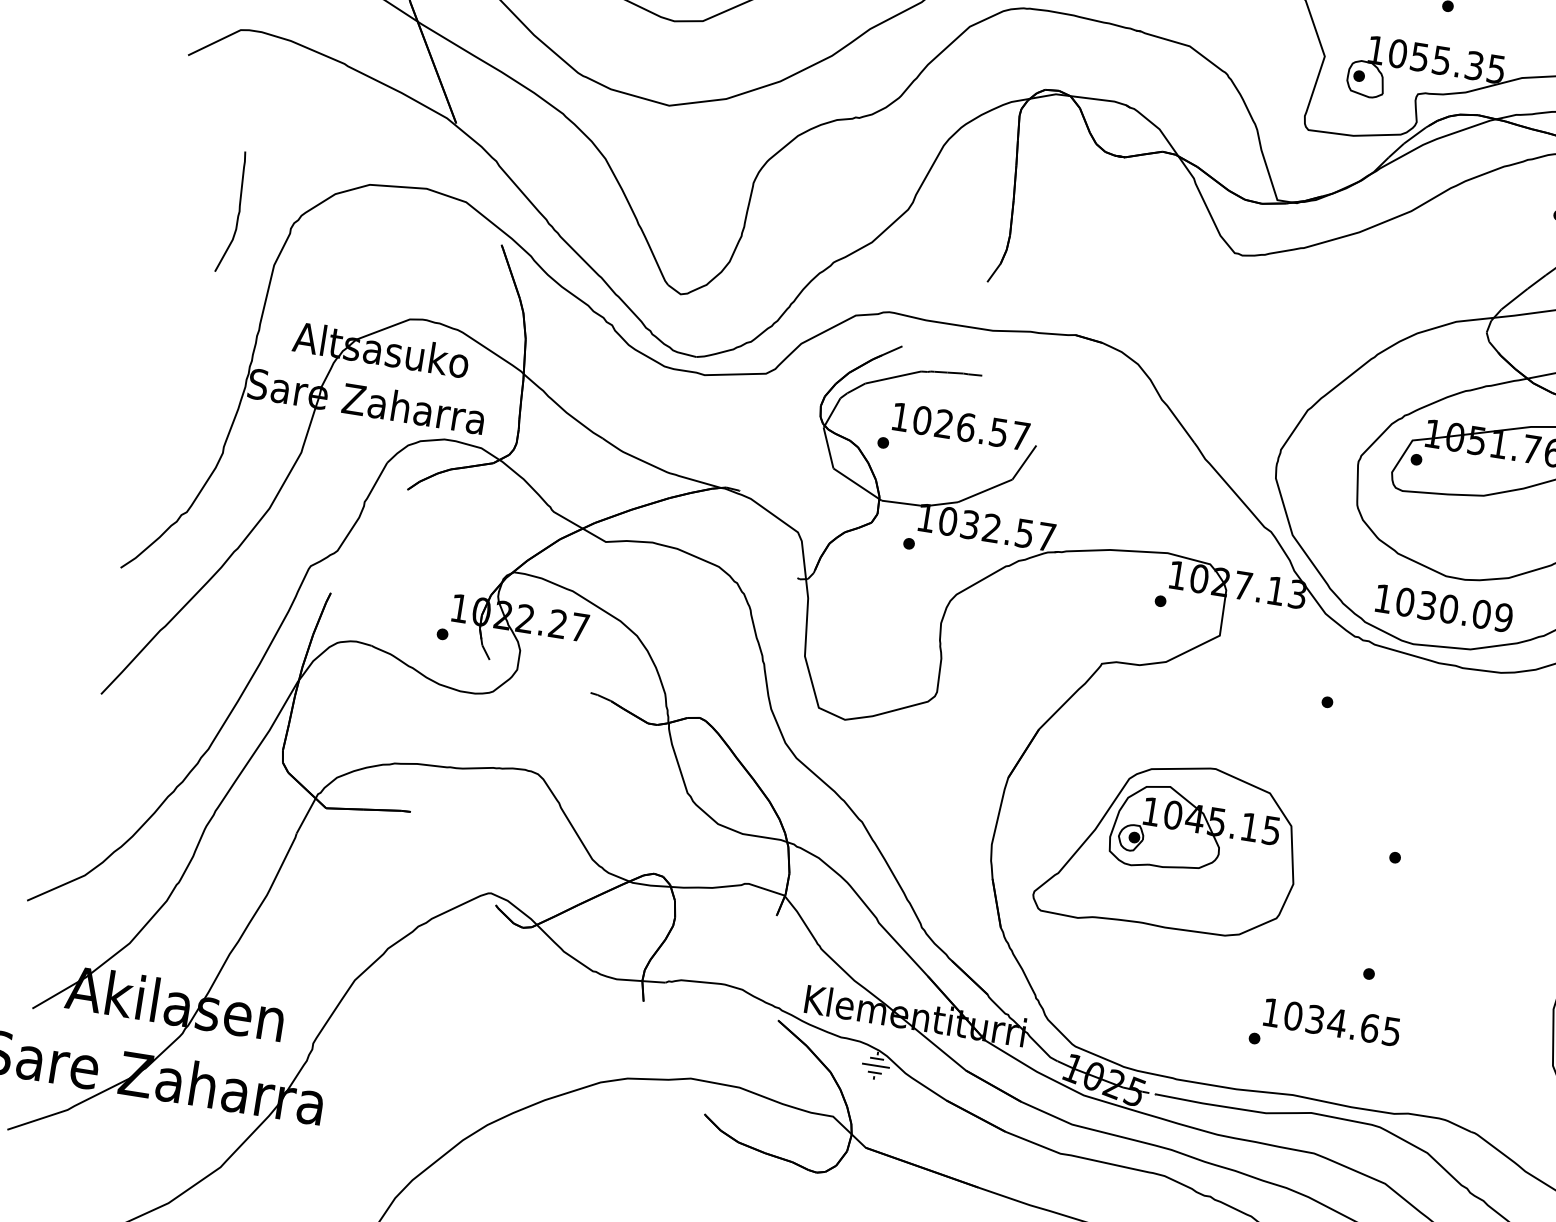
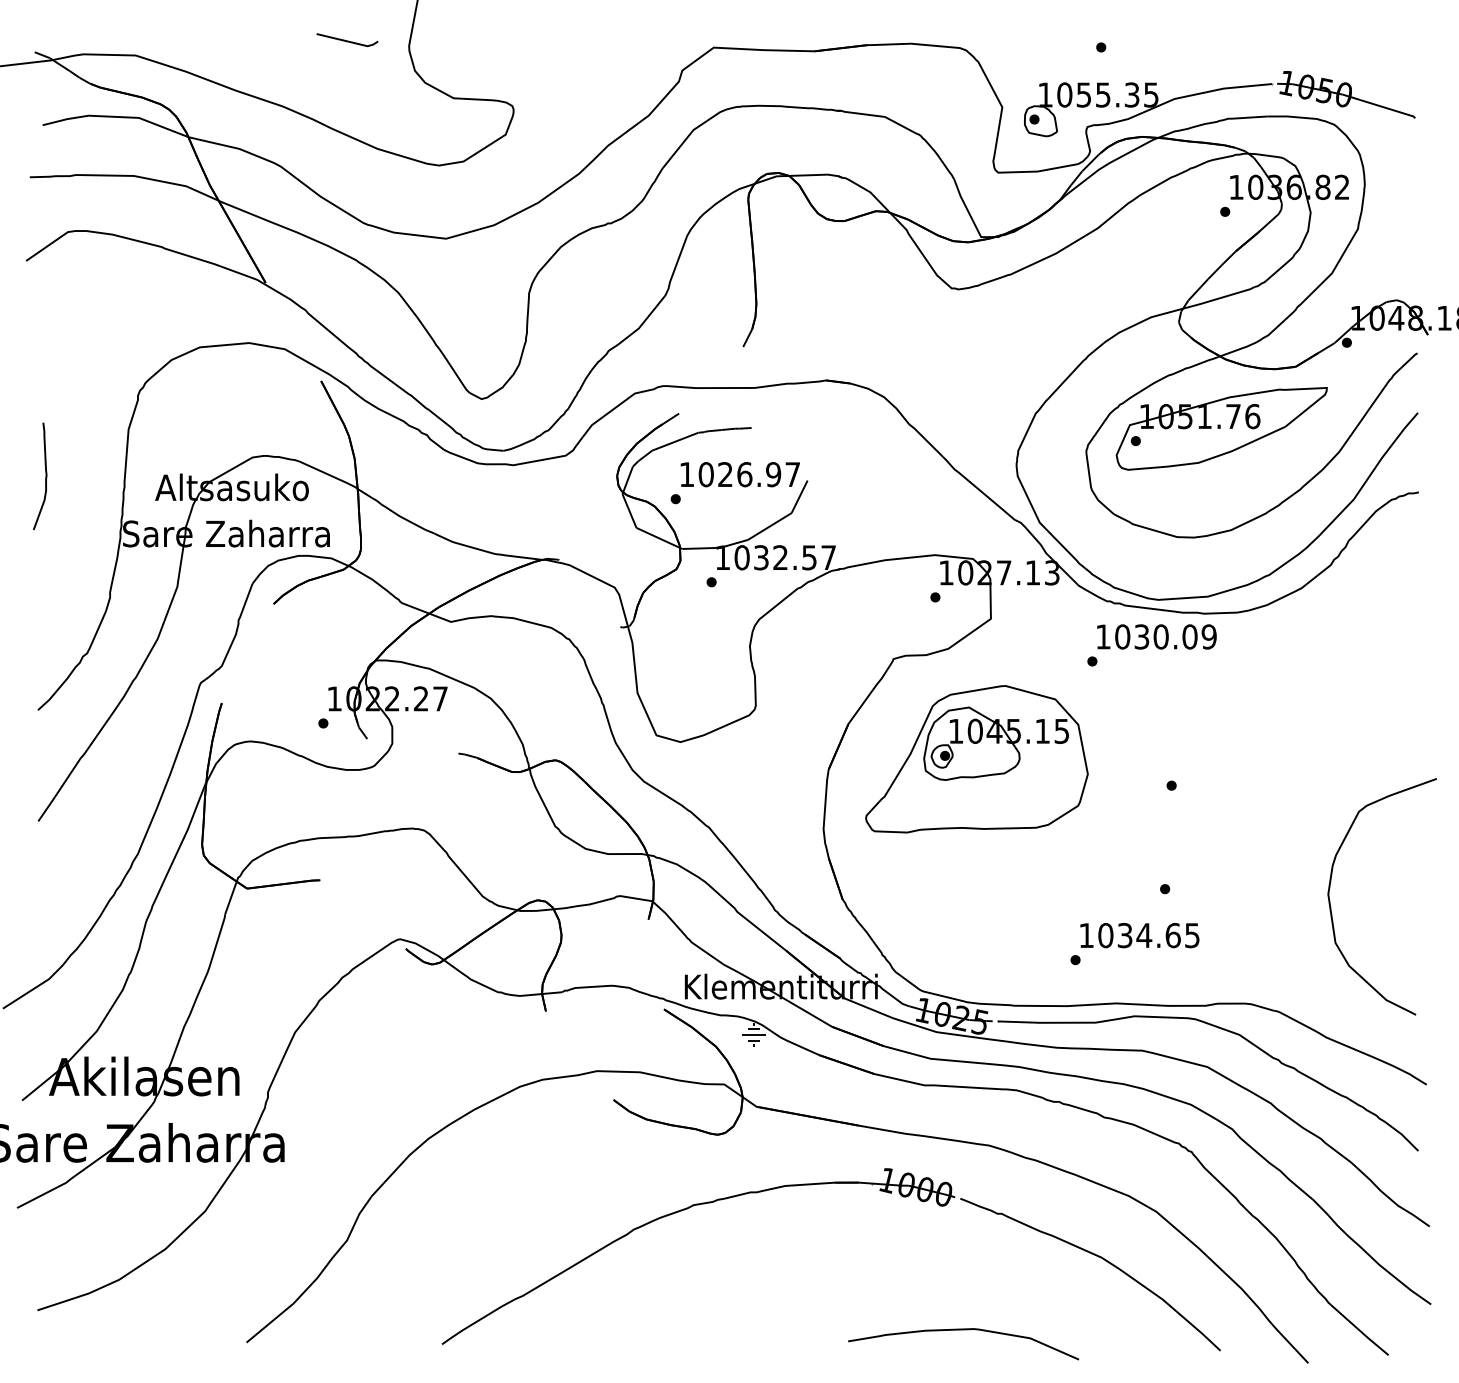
curve: (238, 213) -> (45, 476), moved
text: (998, 432) -> (773, 474), 1026.57 -> 1026.97
text: (1443, 607) -> (1156, 636), moved
part: (1169, 847) -> (976, 759), moved

